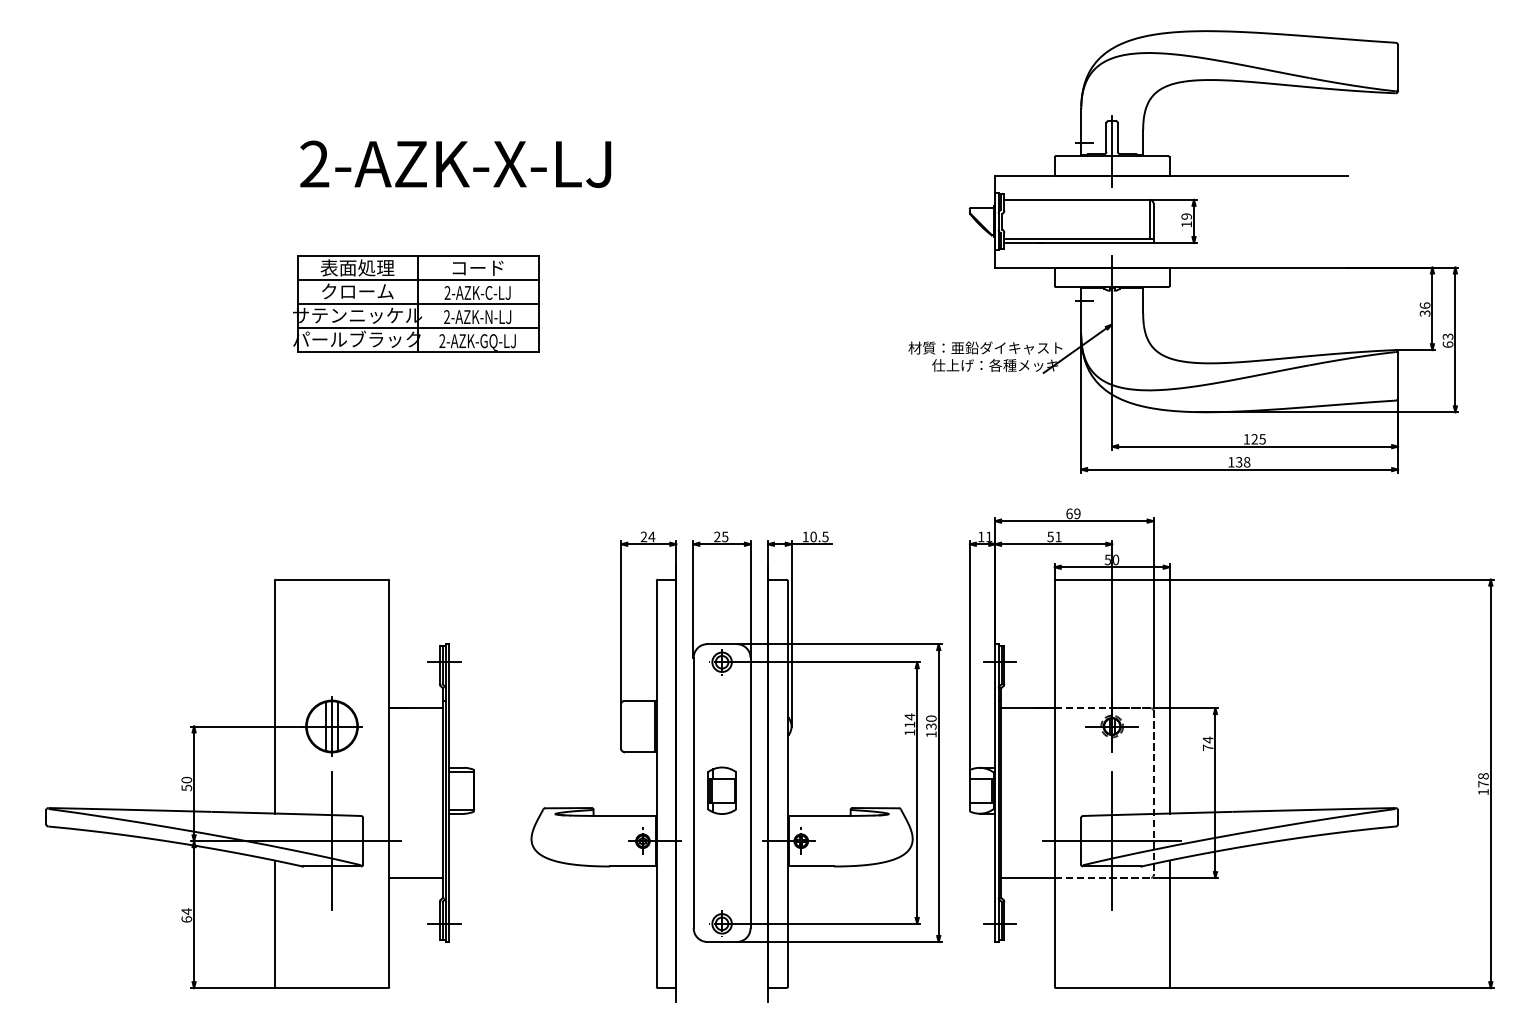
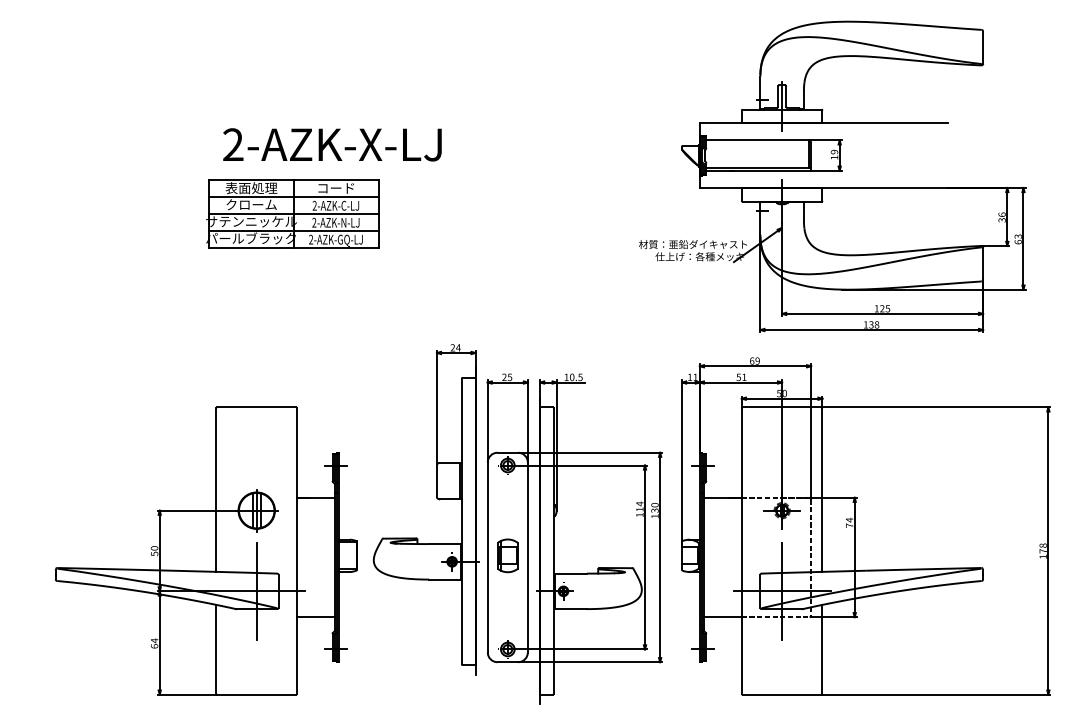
text: (455, 163) -> (332, 144), moved
part: (620, 750) -> (436, 498), moved
part: (260, 783) -> (206, 550), moved

